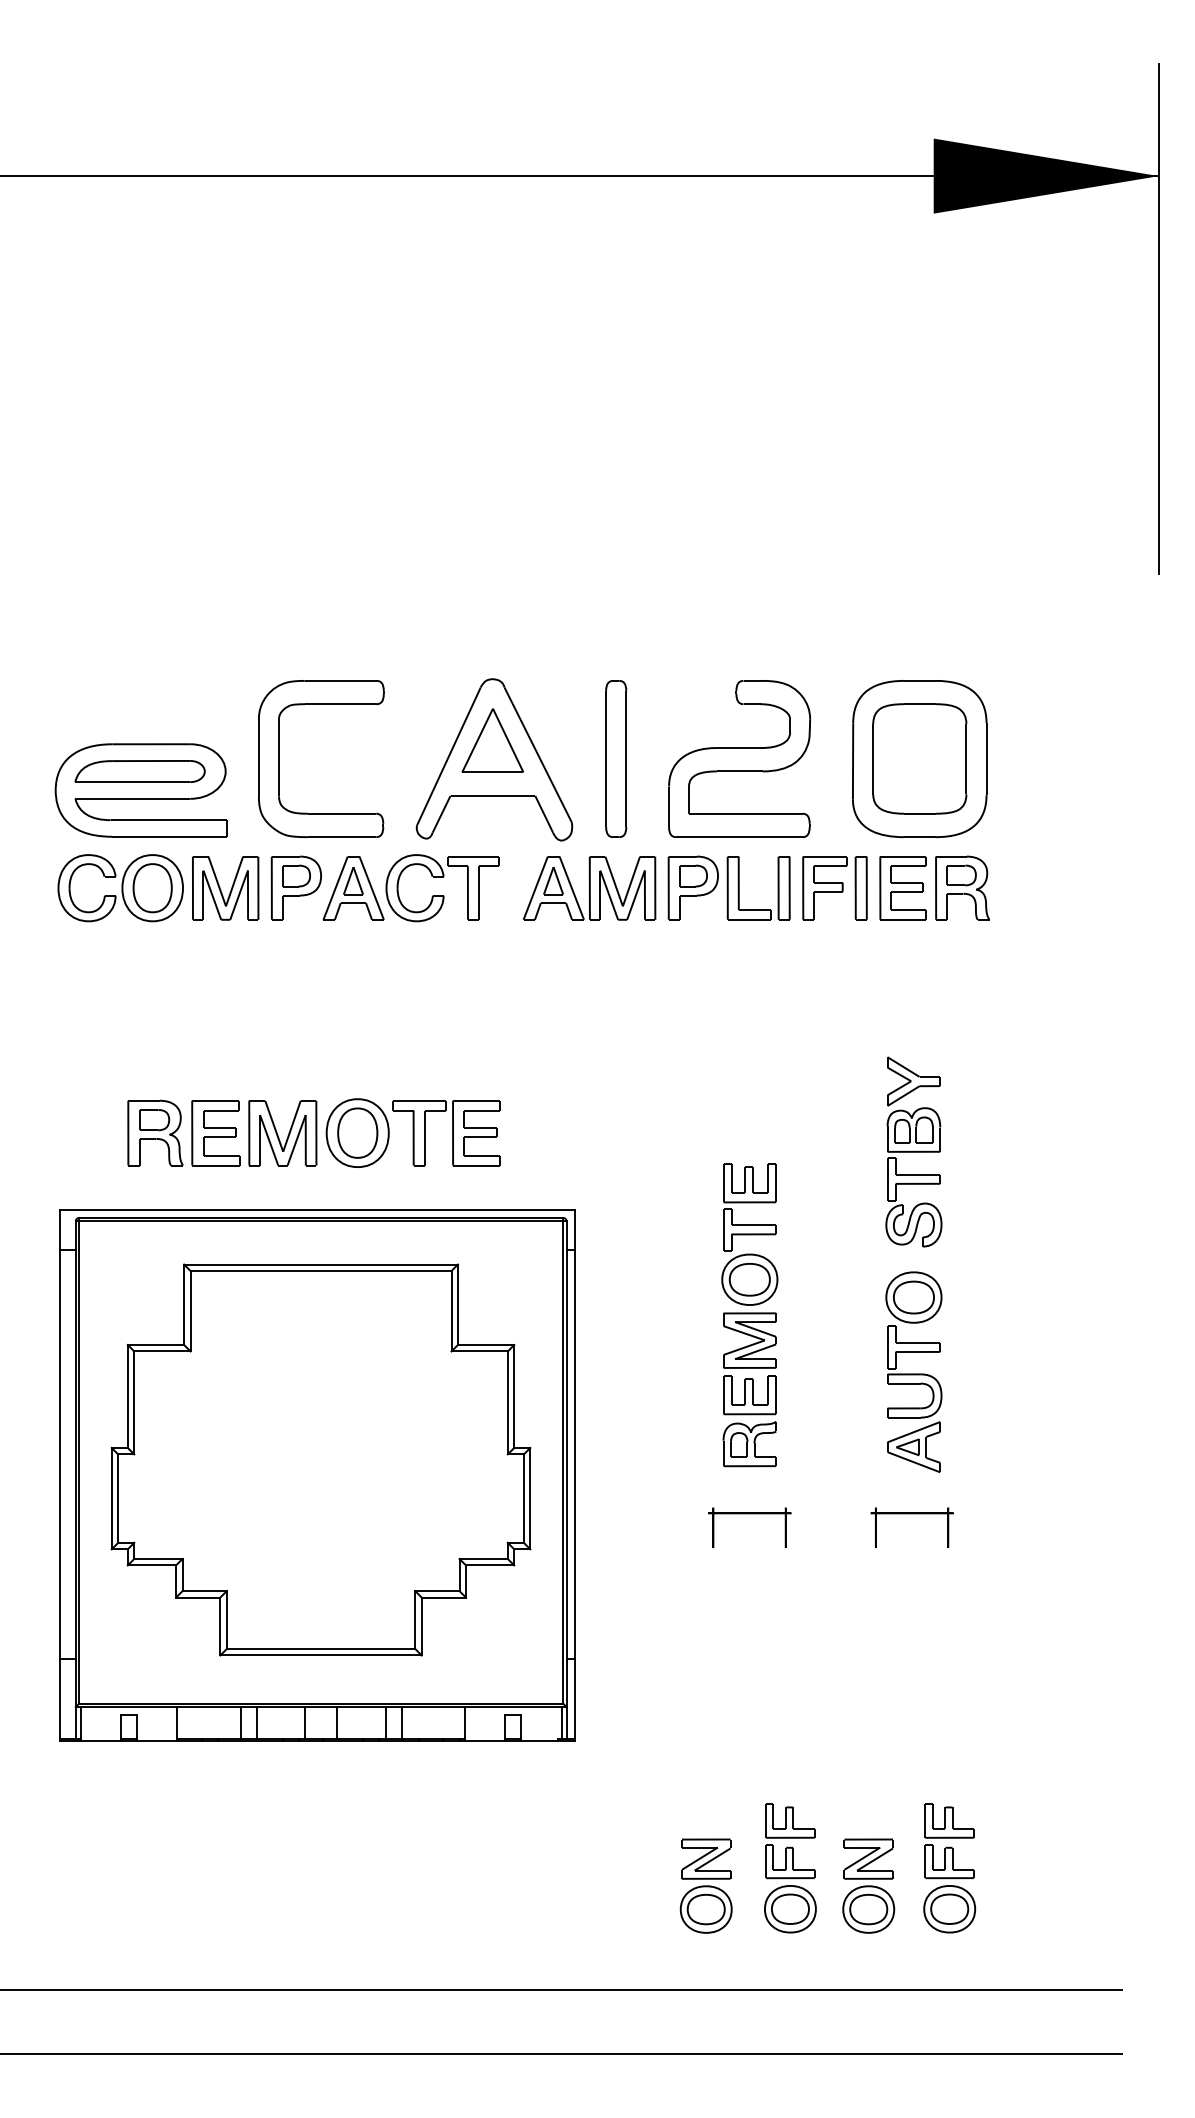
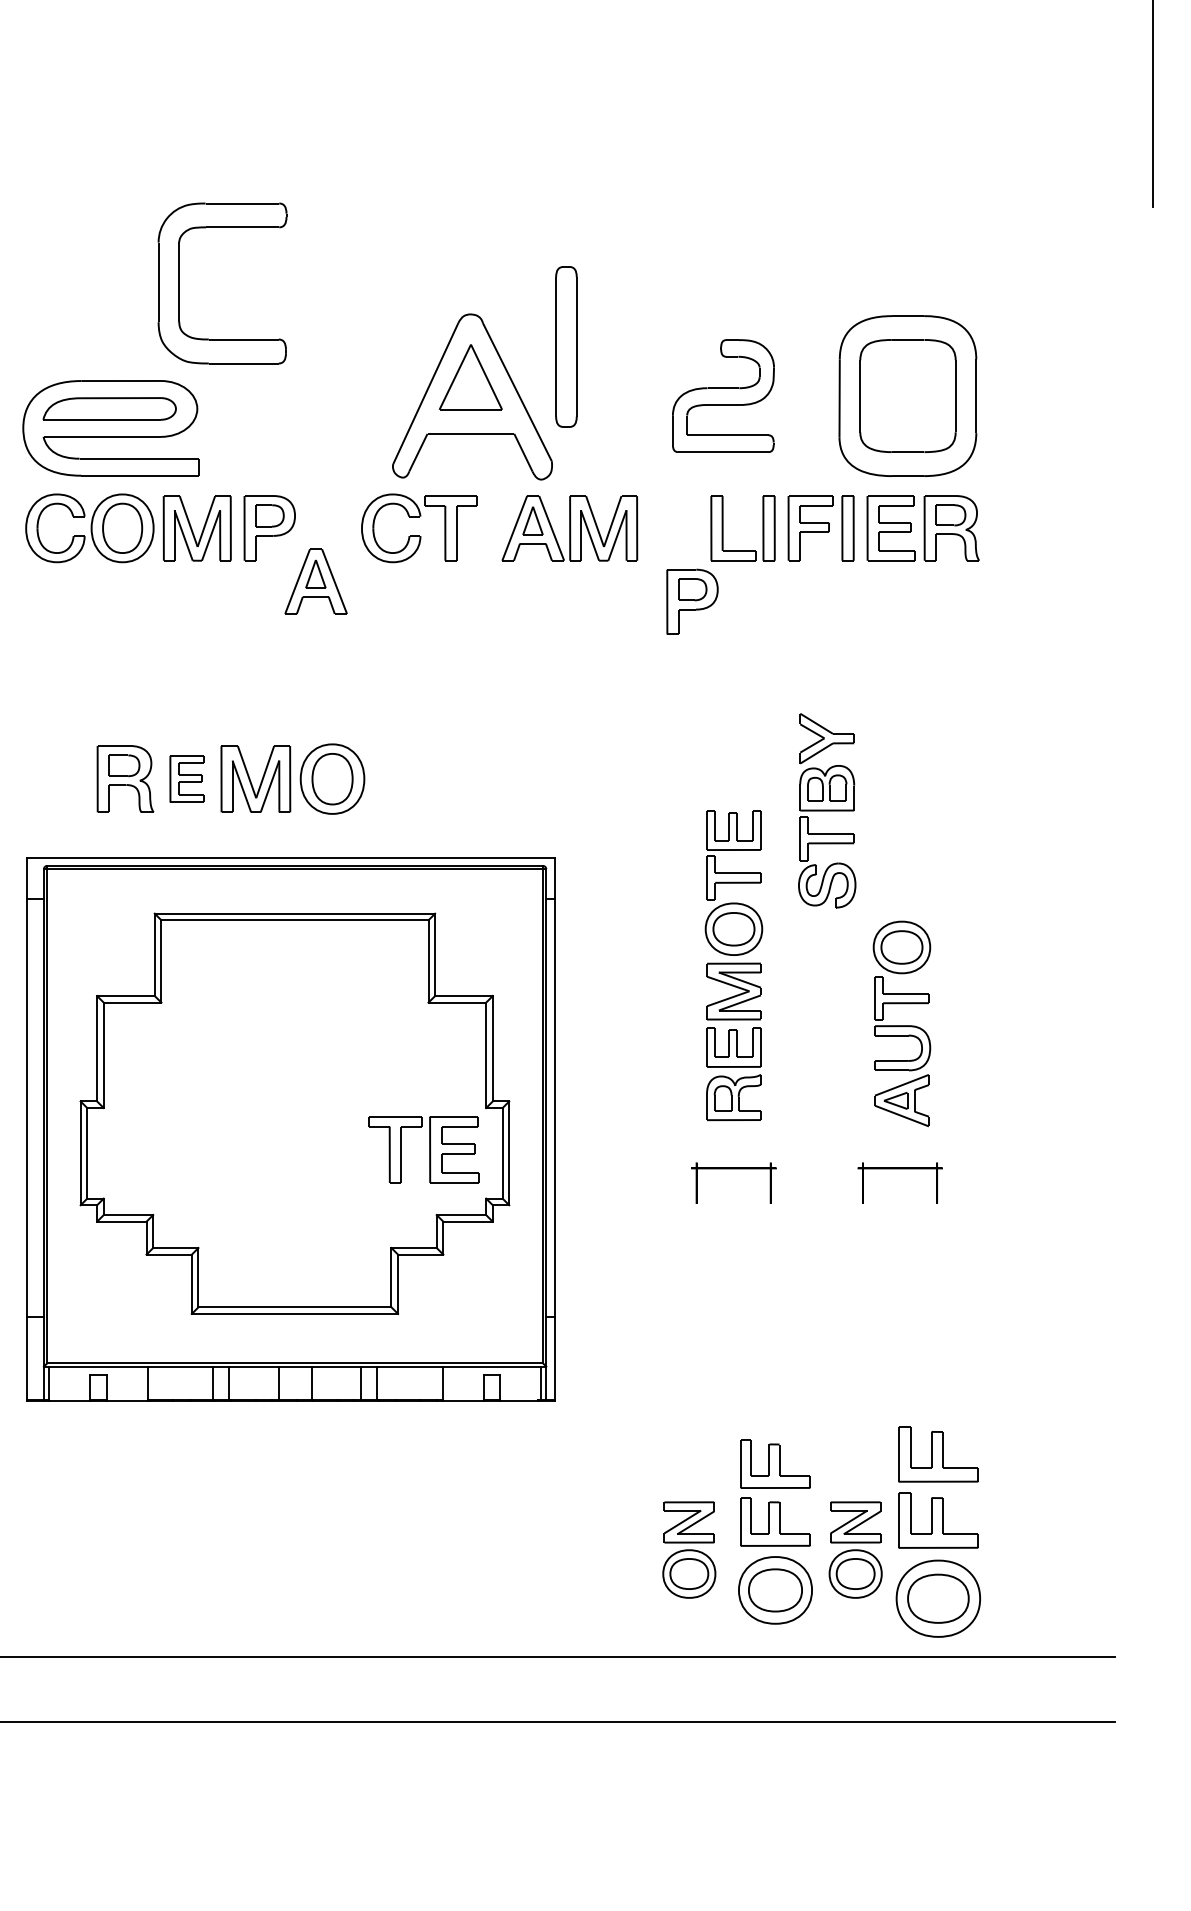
part: (279, 758) -> (179, 282), moved
part: (616, 758) -> (566, 346), moved
part: (739, 758) -> (723, 395), size x0.7
part: (692, 887) -> (691, 601), moved
part: (353, 888) -> (315, 581), moved
part: (215, 1133) -> (186, 779), size x0.7
part: (446, 1133) -> (423, 1150), moved
part: (913, 1151) -> (826, 810), moved
part: (790, 1868) -> (775, 1532), size x1.4
part: (949, 1868) -> (938, 1532), size x1.6

